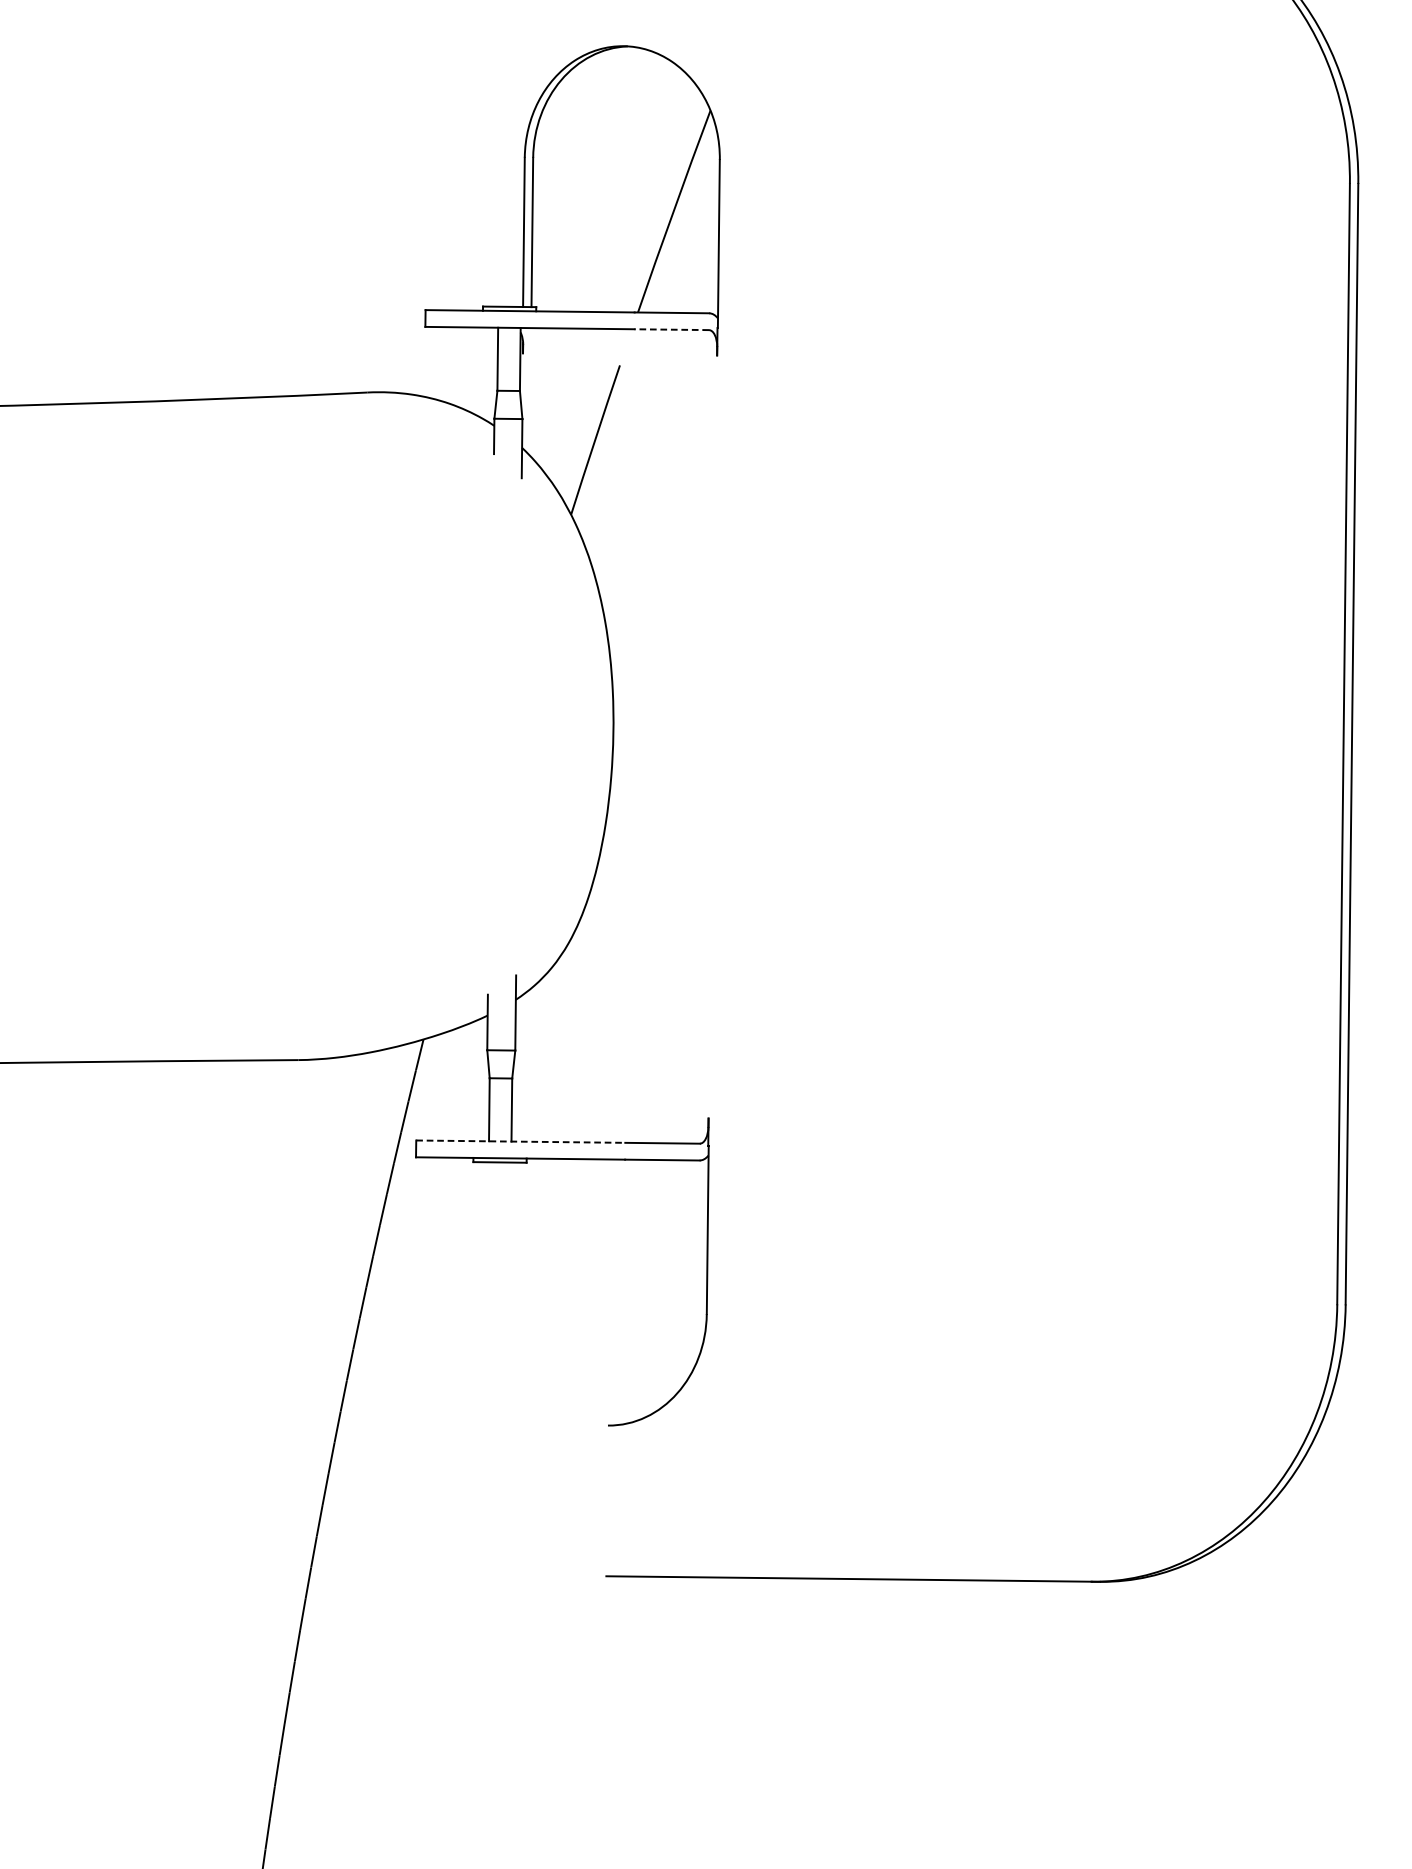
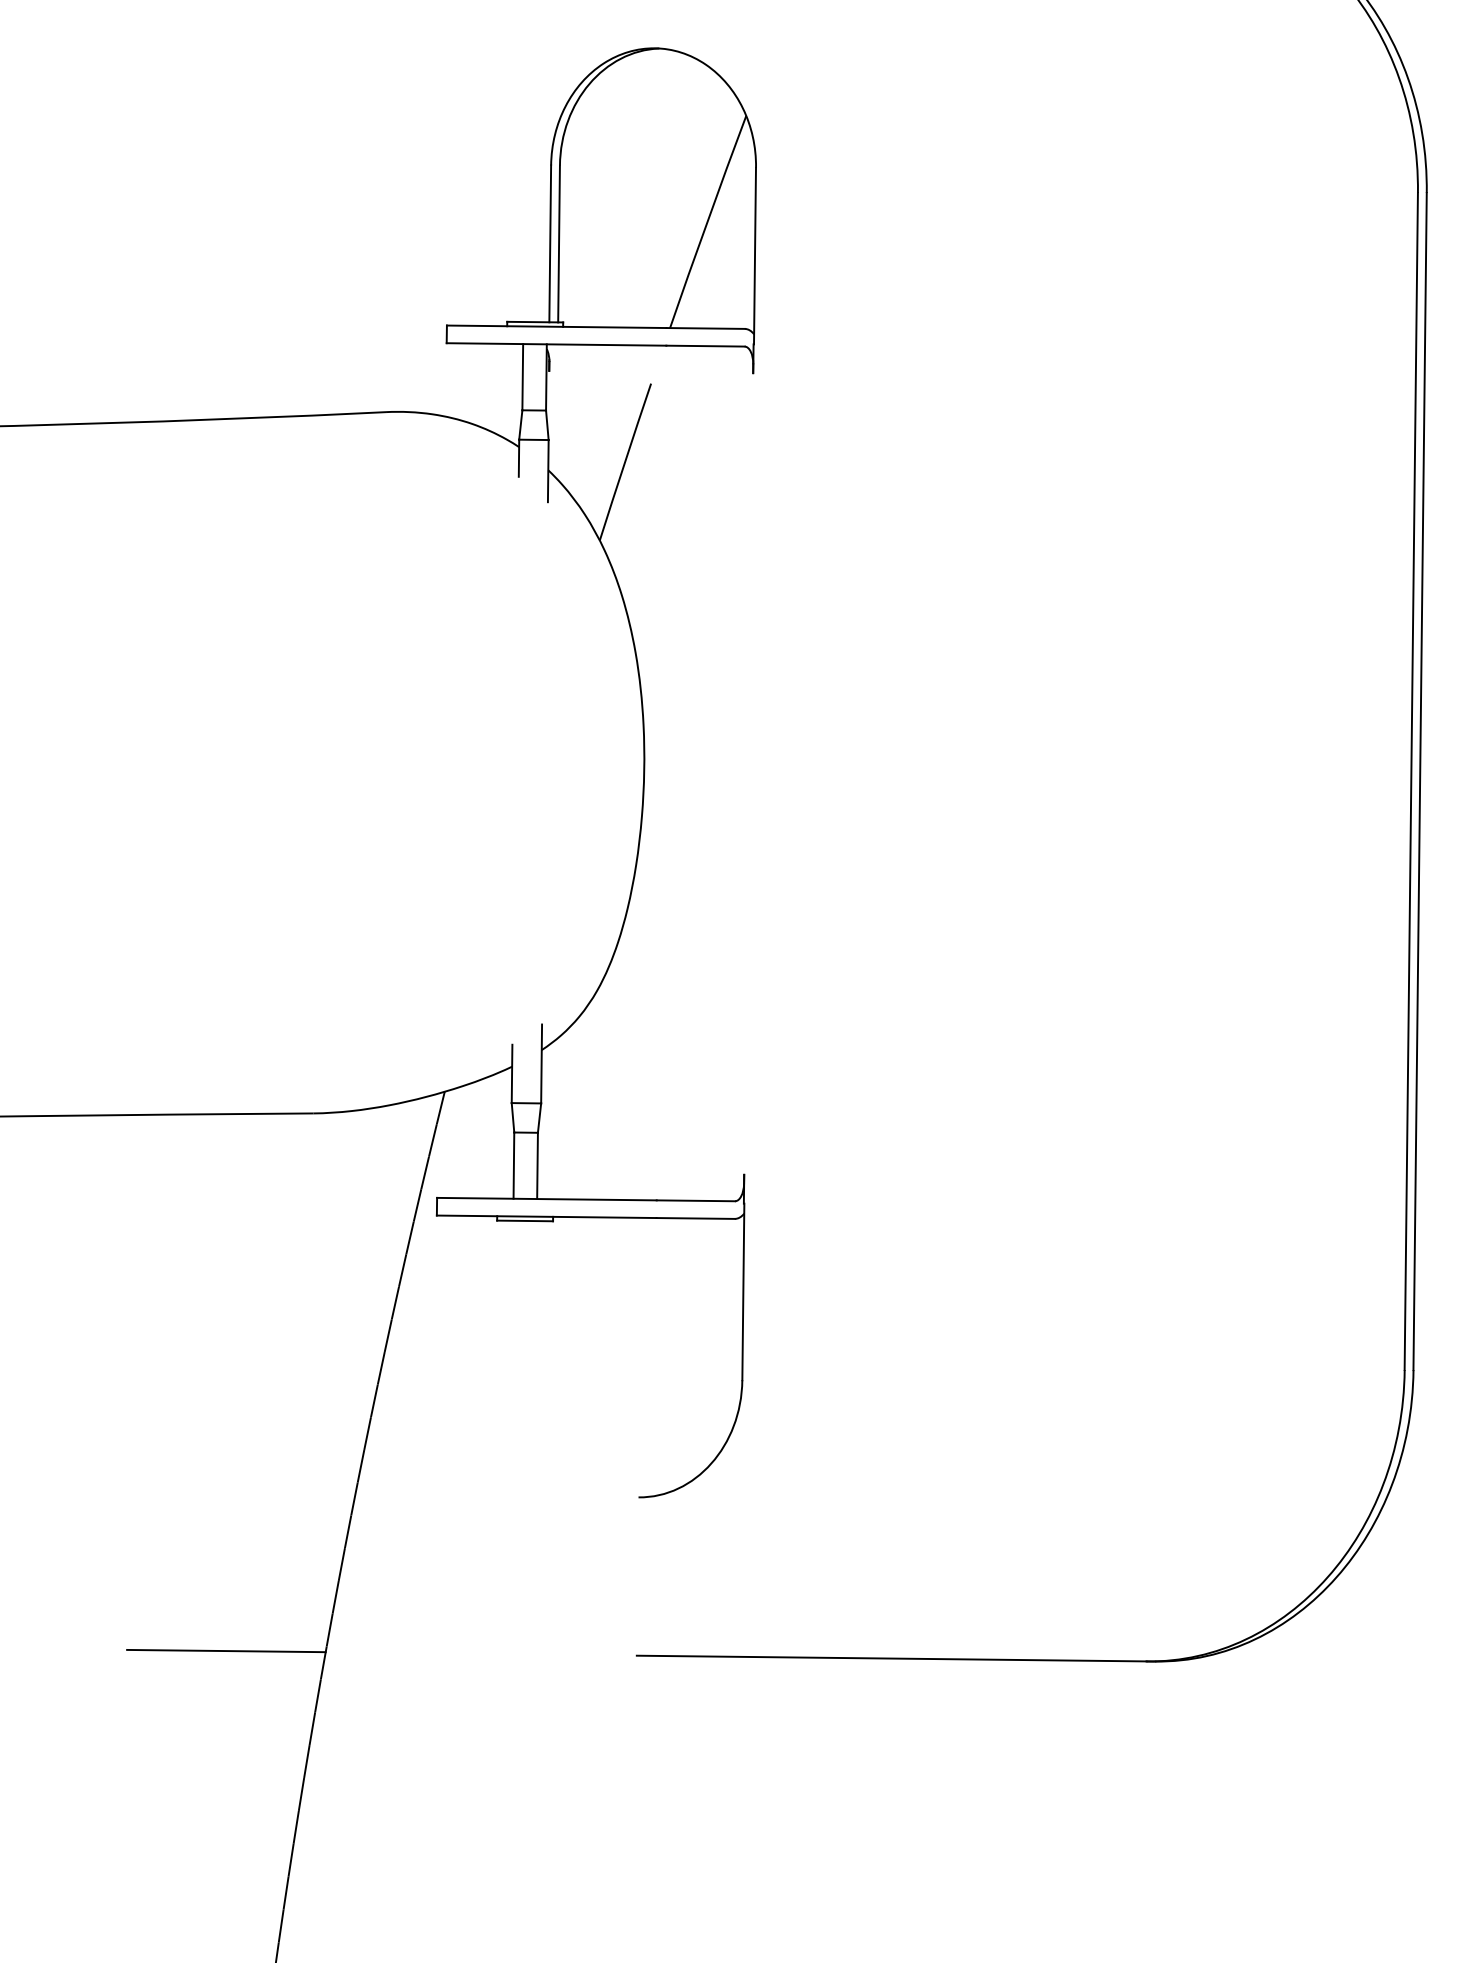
line: (671, 330) -> (705, 346), dashed -> solid
line: (520, 1142) -> (546, 1199), dashed -> solid
line: (215, 1571) -> (226, 1650), added

